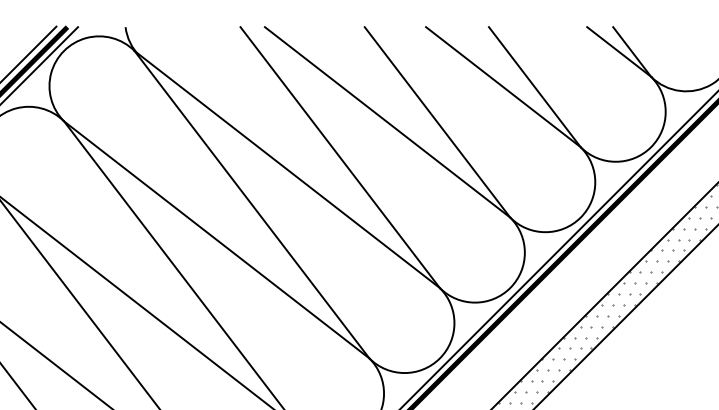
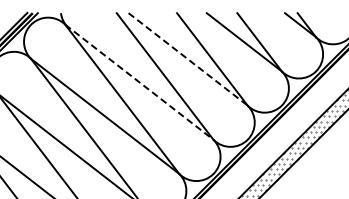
line: (388, 122) -> (188, 59), solid -> dashed
line: (287, 169) -> (139, 82), solid -> dashed

